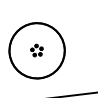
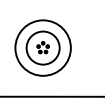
circle: (36, 50) -> (42, 47), size x0.6

